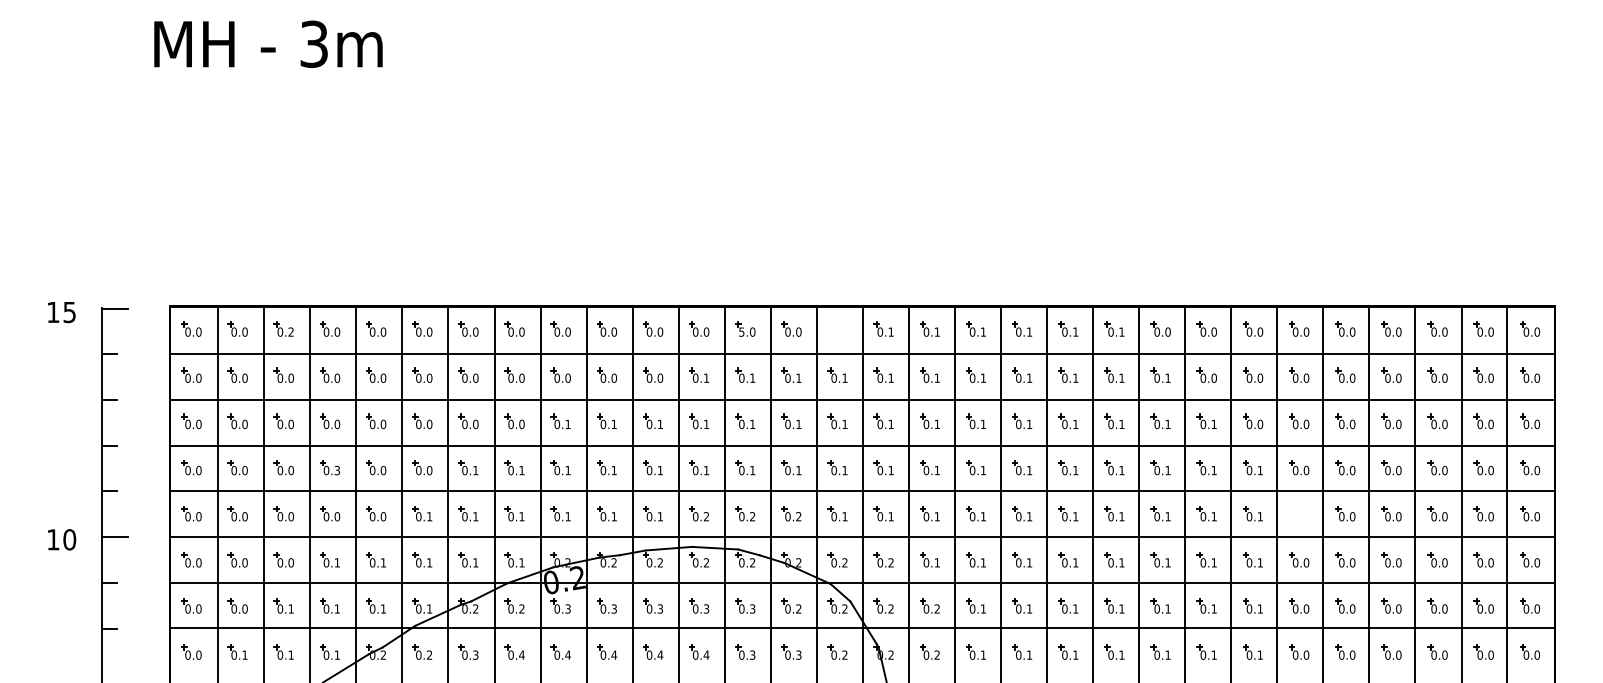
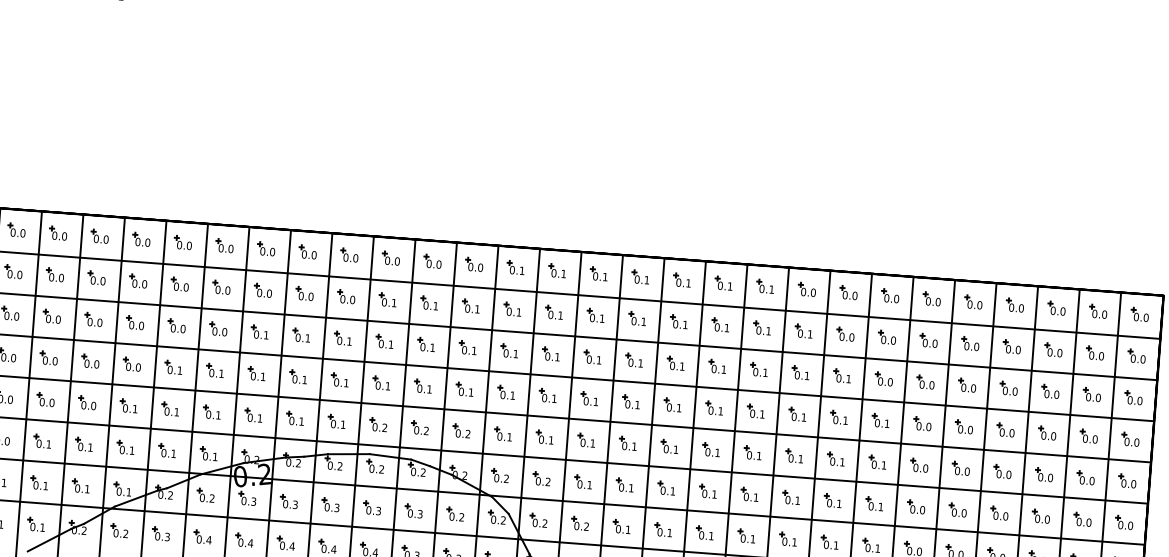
part: (837, 328) -> (515, 267), added
text: (290, 331) -> (22, 232), 0.2 -> 0.0
text: (741, 331) -> (428, 263), 5.0 -> 0.0
text: (337, 470) -> (55, 361), 0.3 -> 0.0
part: (1299, 513) -> (919, 465), added

